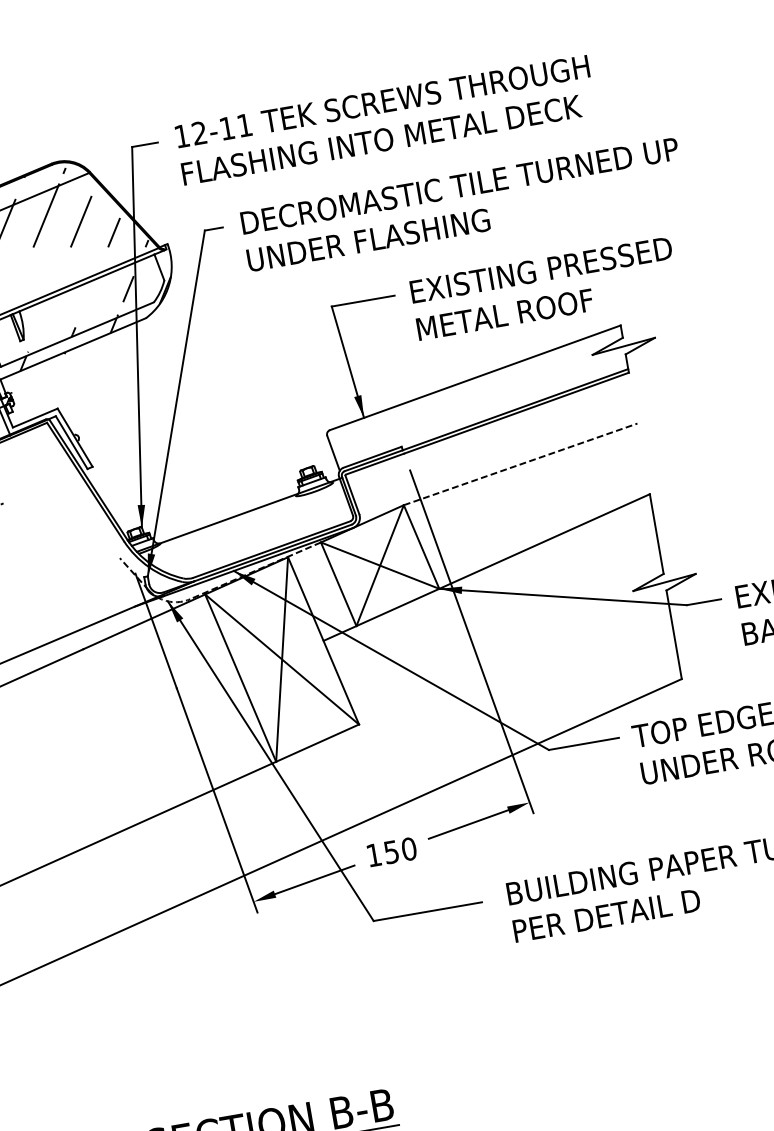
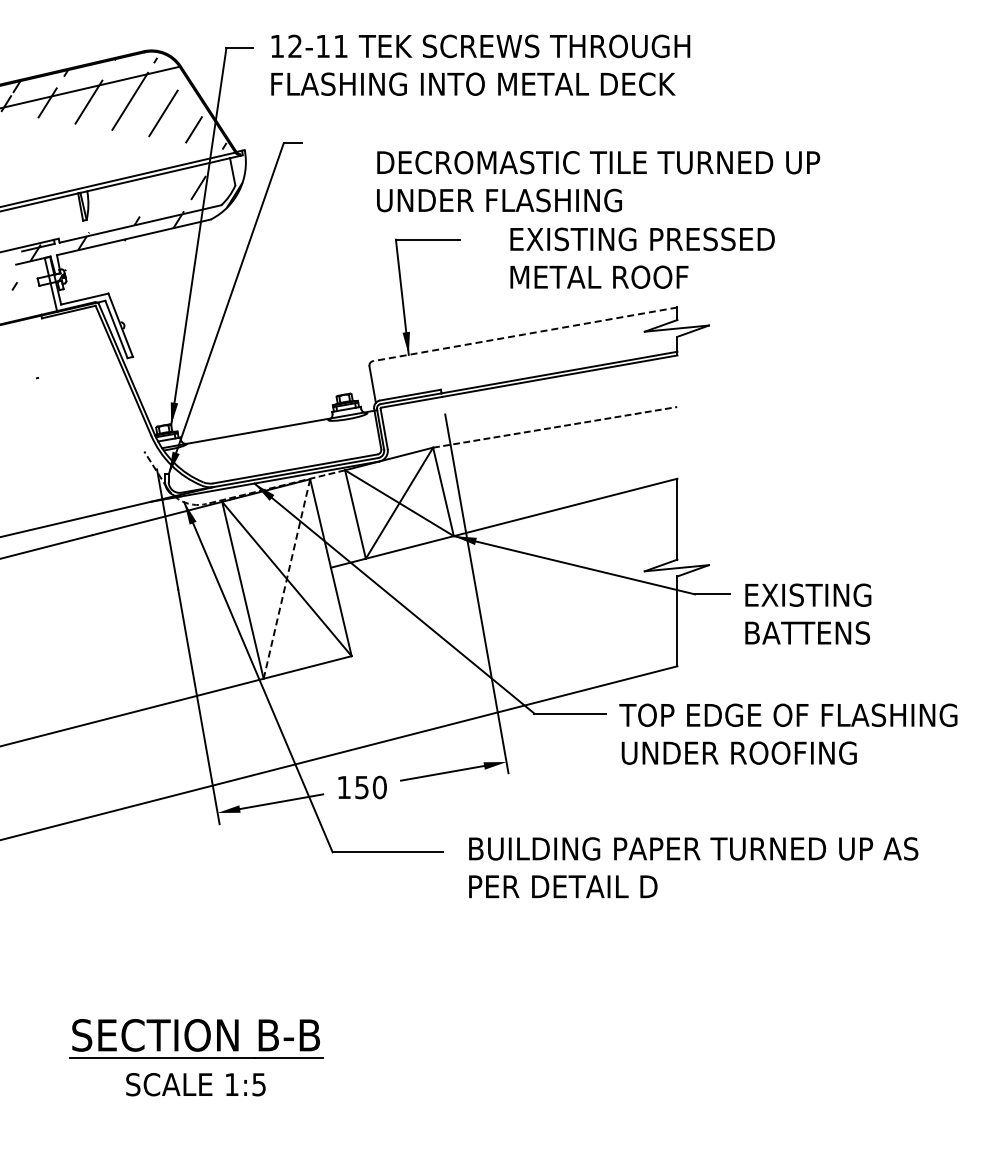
text: (462, 204) -> (598, 181), moved
text: (544, 287) -> (642, 257), moved
line: (474, 378) -> (524, 334), solid -> dashed
line: (281, 660) -> (286, 579), solid -> dashed

